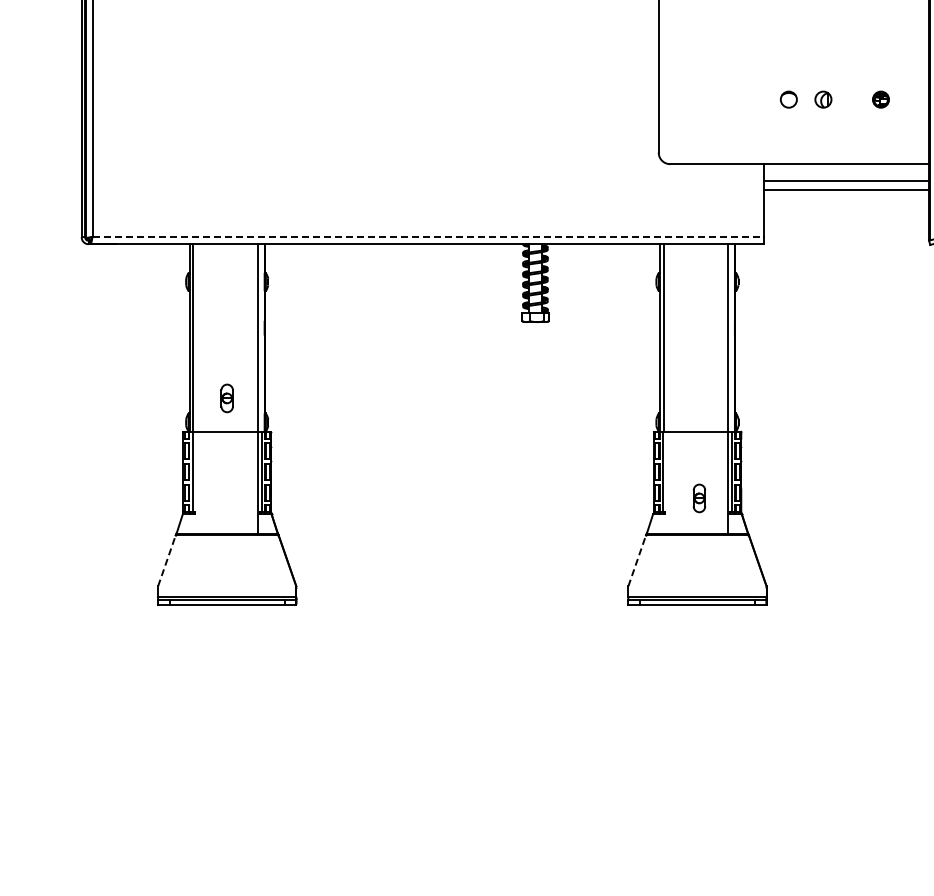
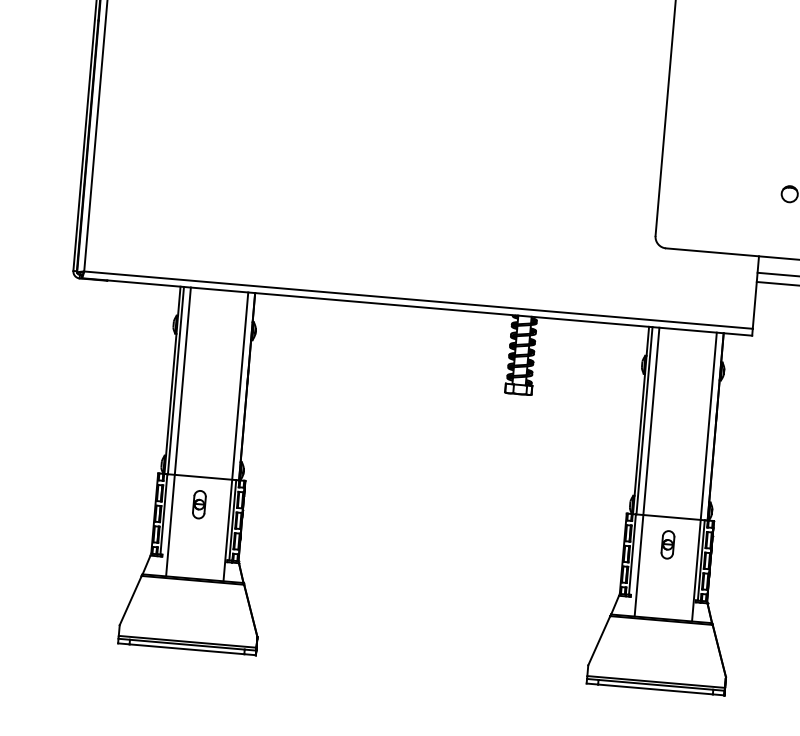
line: (428, 236) -> (419, 299), dashed -> solid
line: (200, 388) -> (178, 431), added
line: (670, 388) -> (647, 471), added
part: (226, 398) -> (198, 504), moved
part: (699, 498) -> (667, 544), moved
line: (166, 560) -> (130, 600), dashed -> solid
line: (637, 560) -> (599, 640), dashed -> solid

